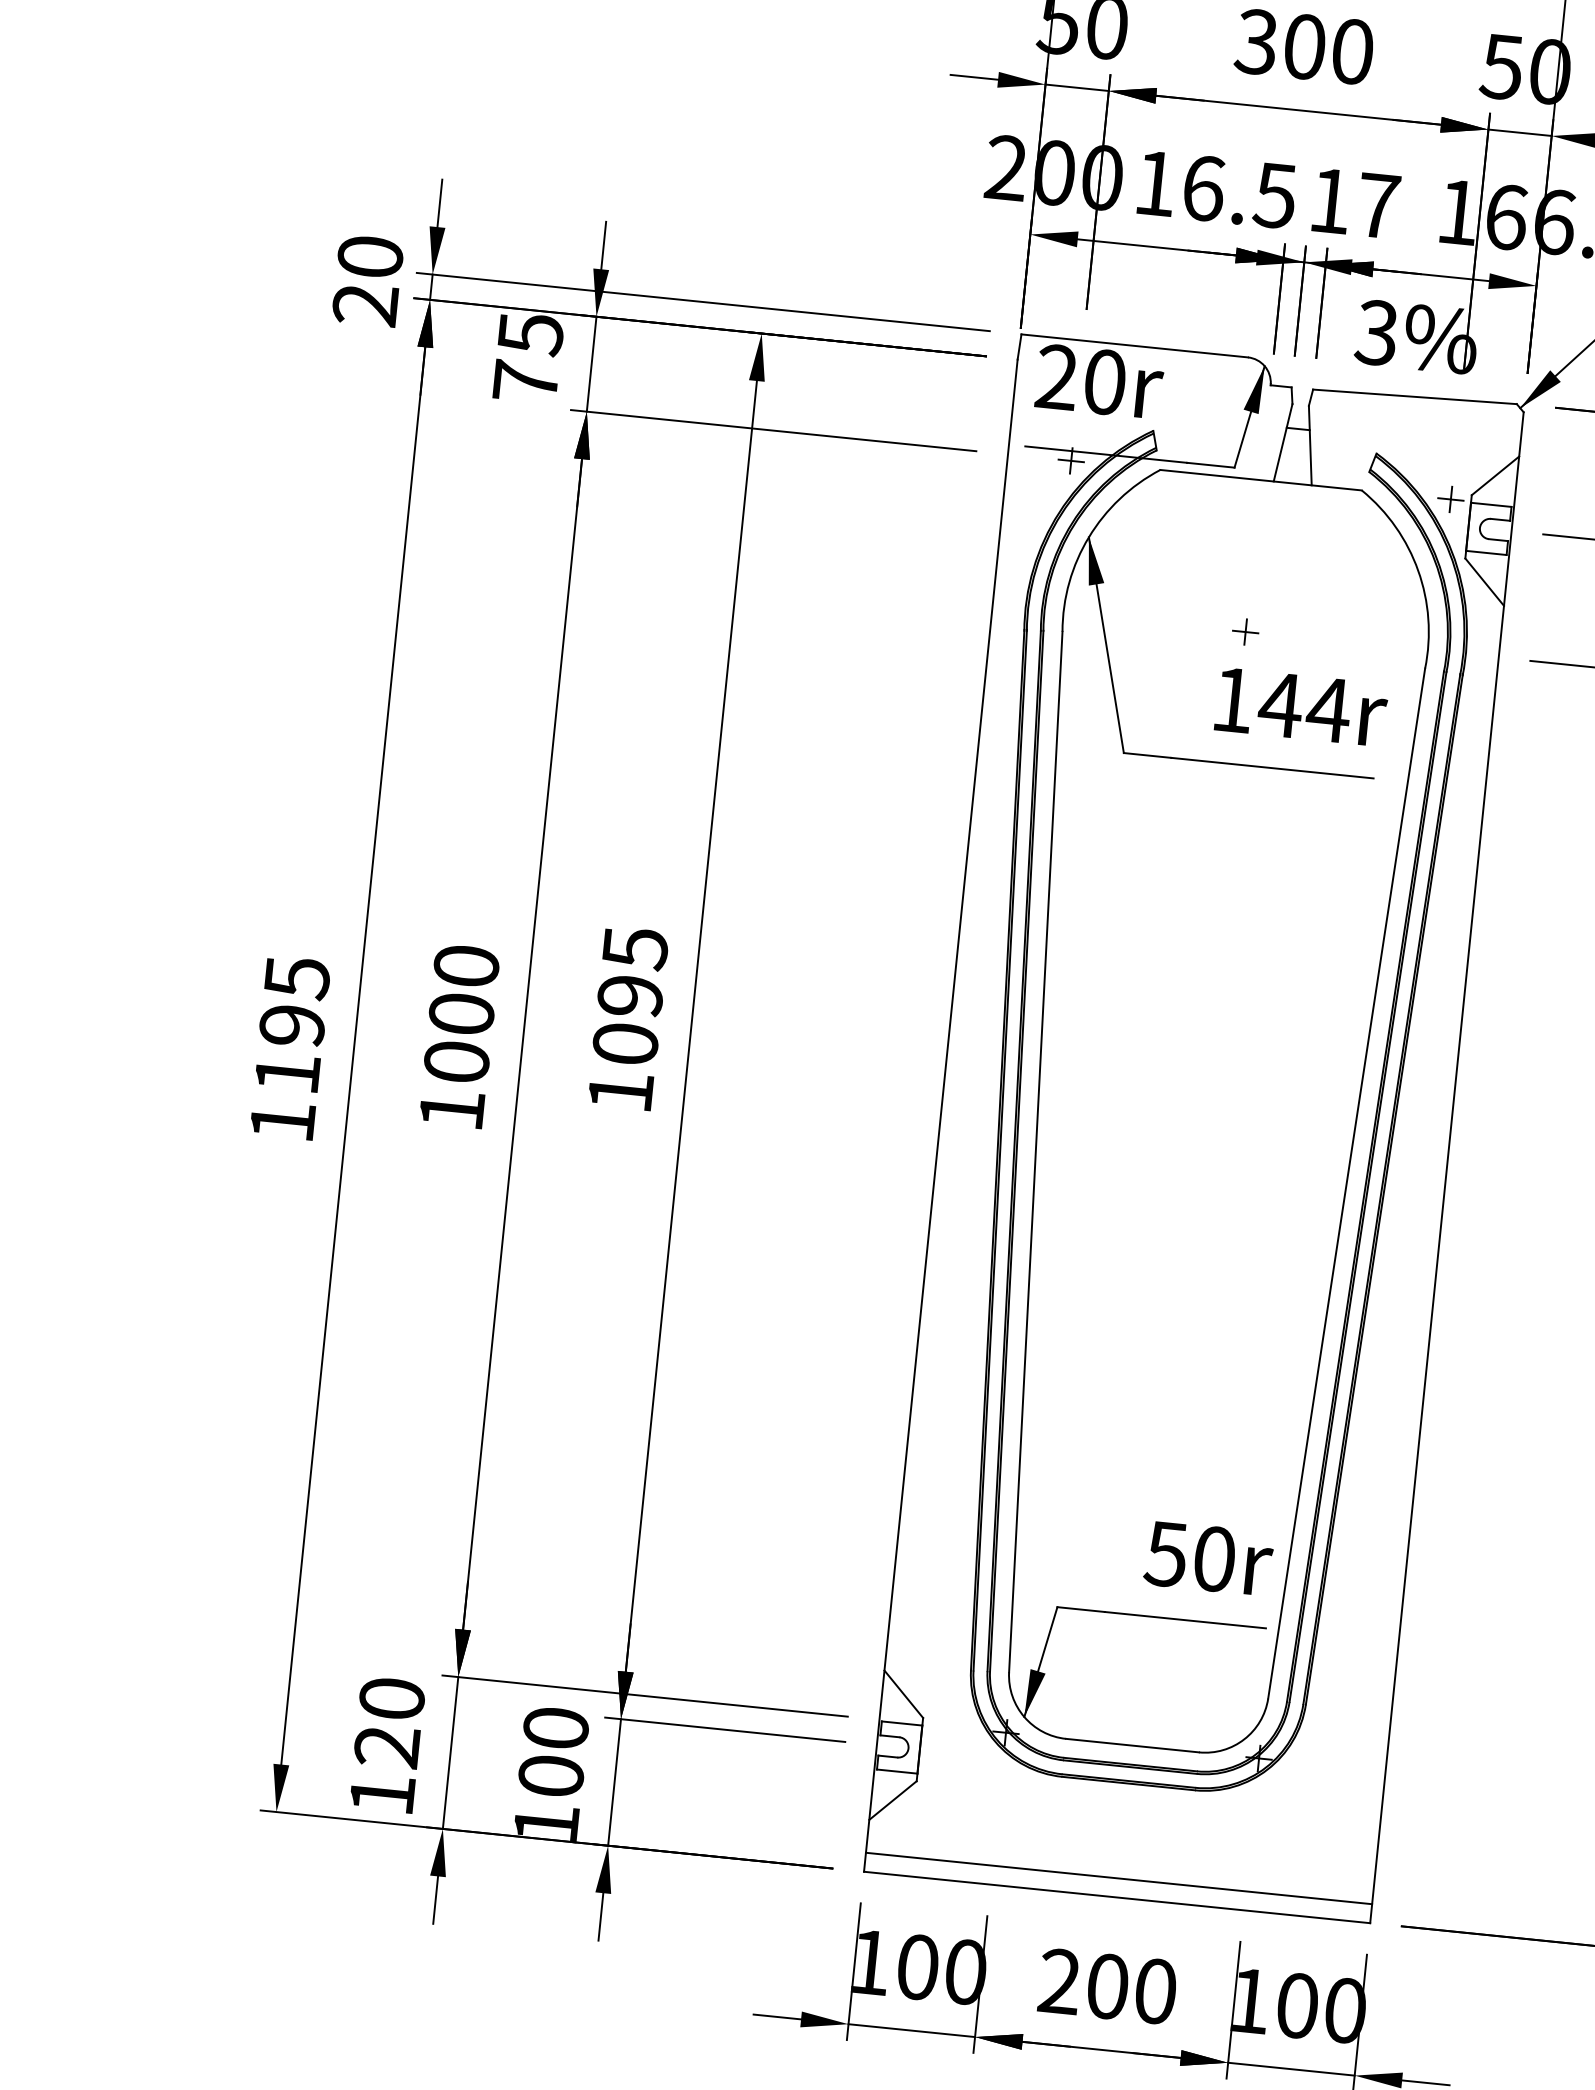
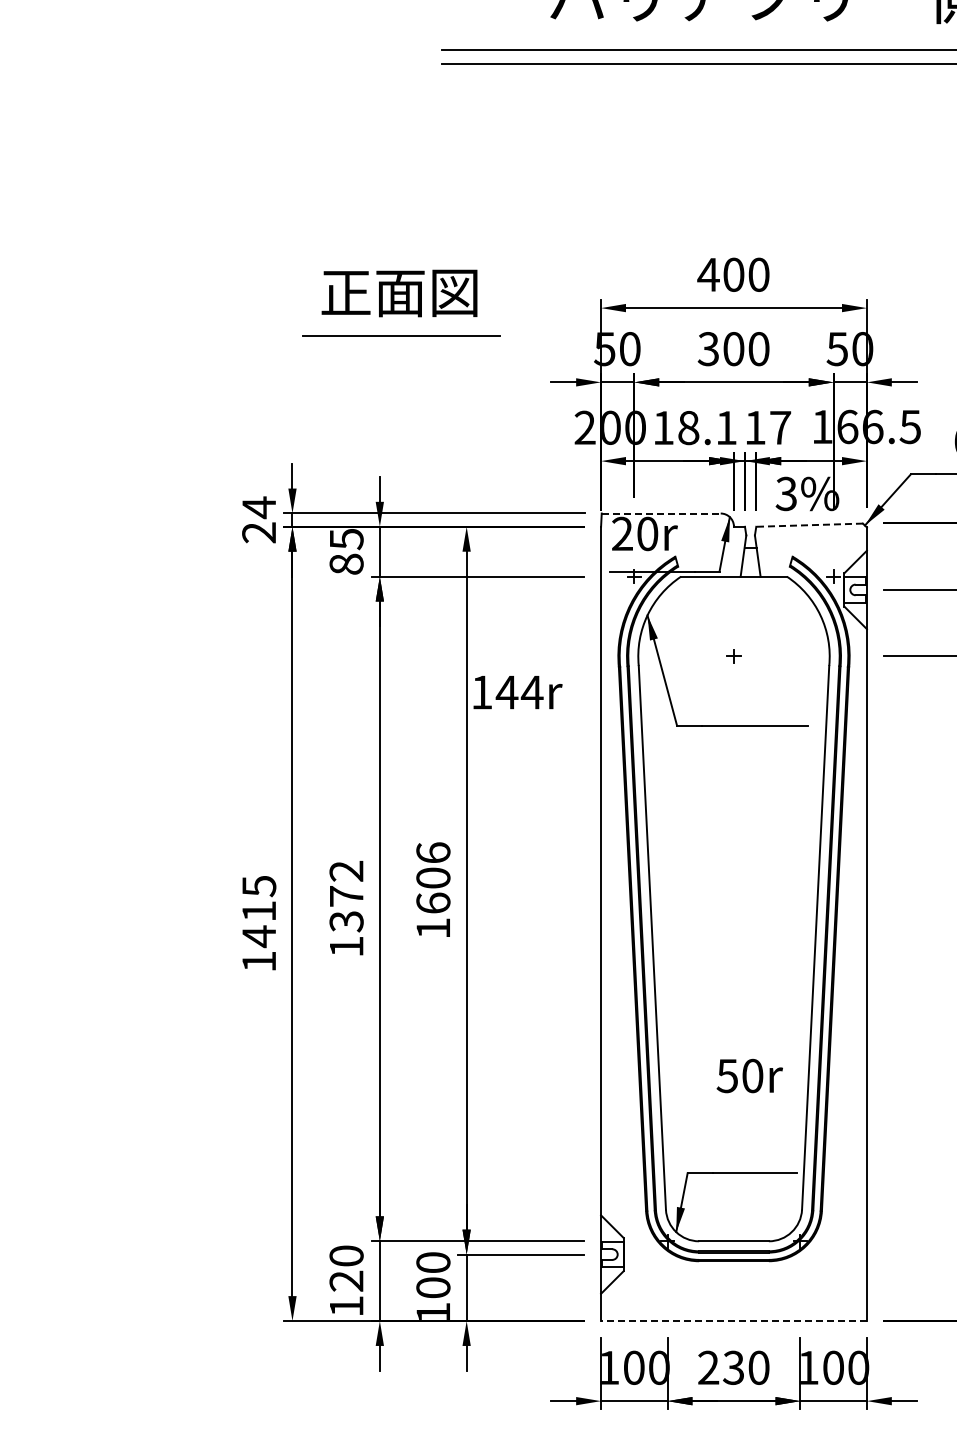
text: (1239, 191) -> (707, 427), 16.5 -> 18.1
text: (371, 256) -> (259, 507), 20 -> 24
line: (1135, 345) -> (661, 513), solid -> dashed
text: (525, 380) -> (346, 563), 75 -> 85
line: (1414, 397) -> (809, 525), solid -> dashed
text: (1300, 707) -> (517, 692), moved
text: (630, 994) -> (433, 877), 1095 -> 1606
text: (461, 1014) -> (346, 896), 1000 -> 1372
text: (290, 1050) -> (259, 924), 1195 -> 1415
text: (1208, 1557) -> (749, 1075), moved
line: (1118, 1879) -> (733, 1311), removed
line: (1117, 1898) -> (734, 1321), solid -> dashed
text: (1107, 1985) -> (733, 1367), 200 -> 230

